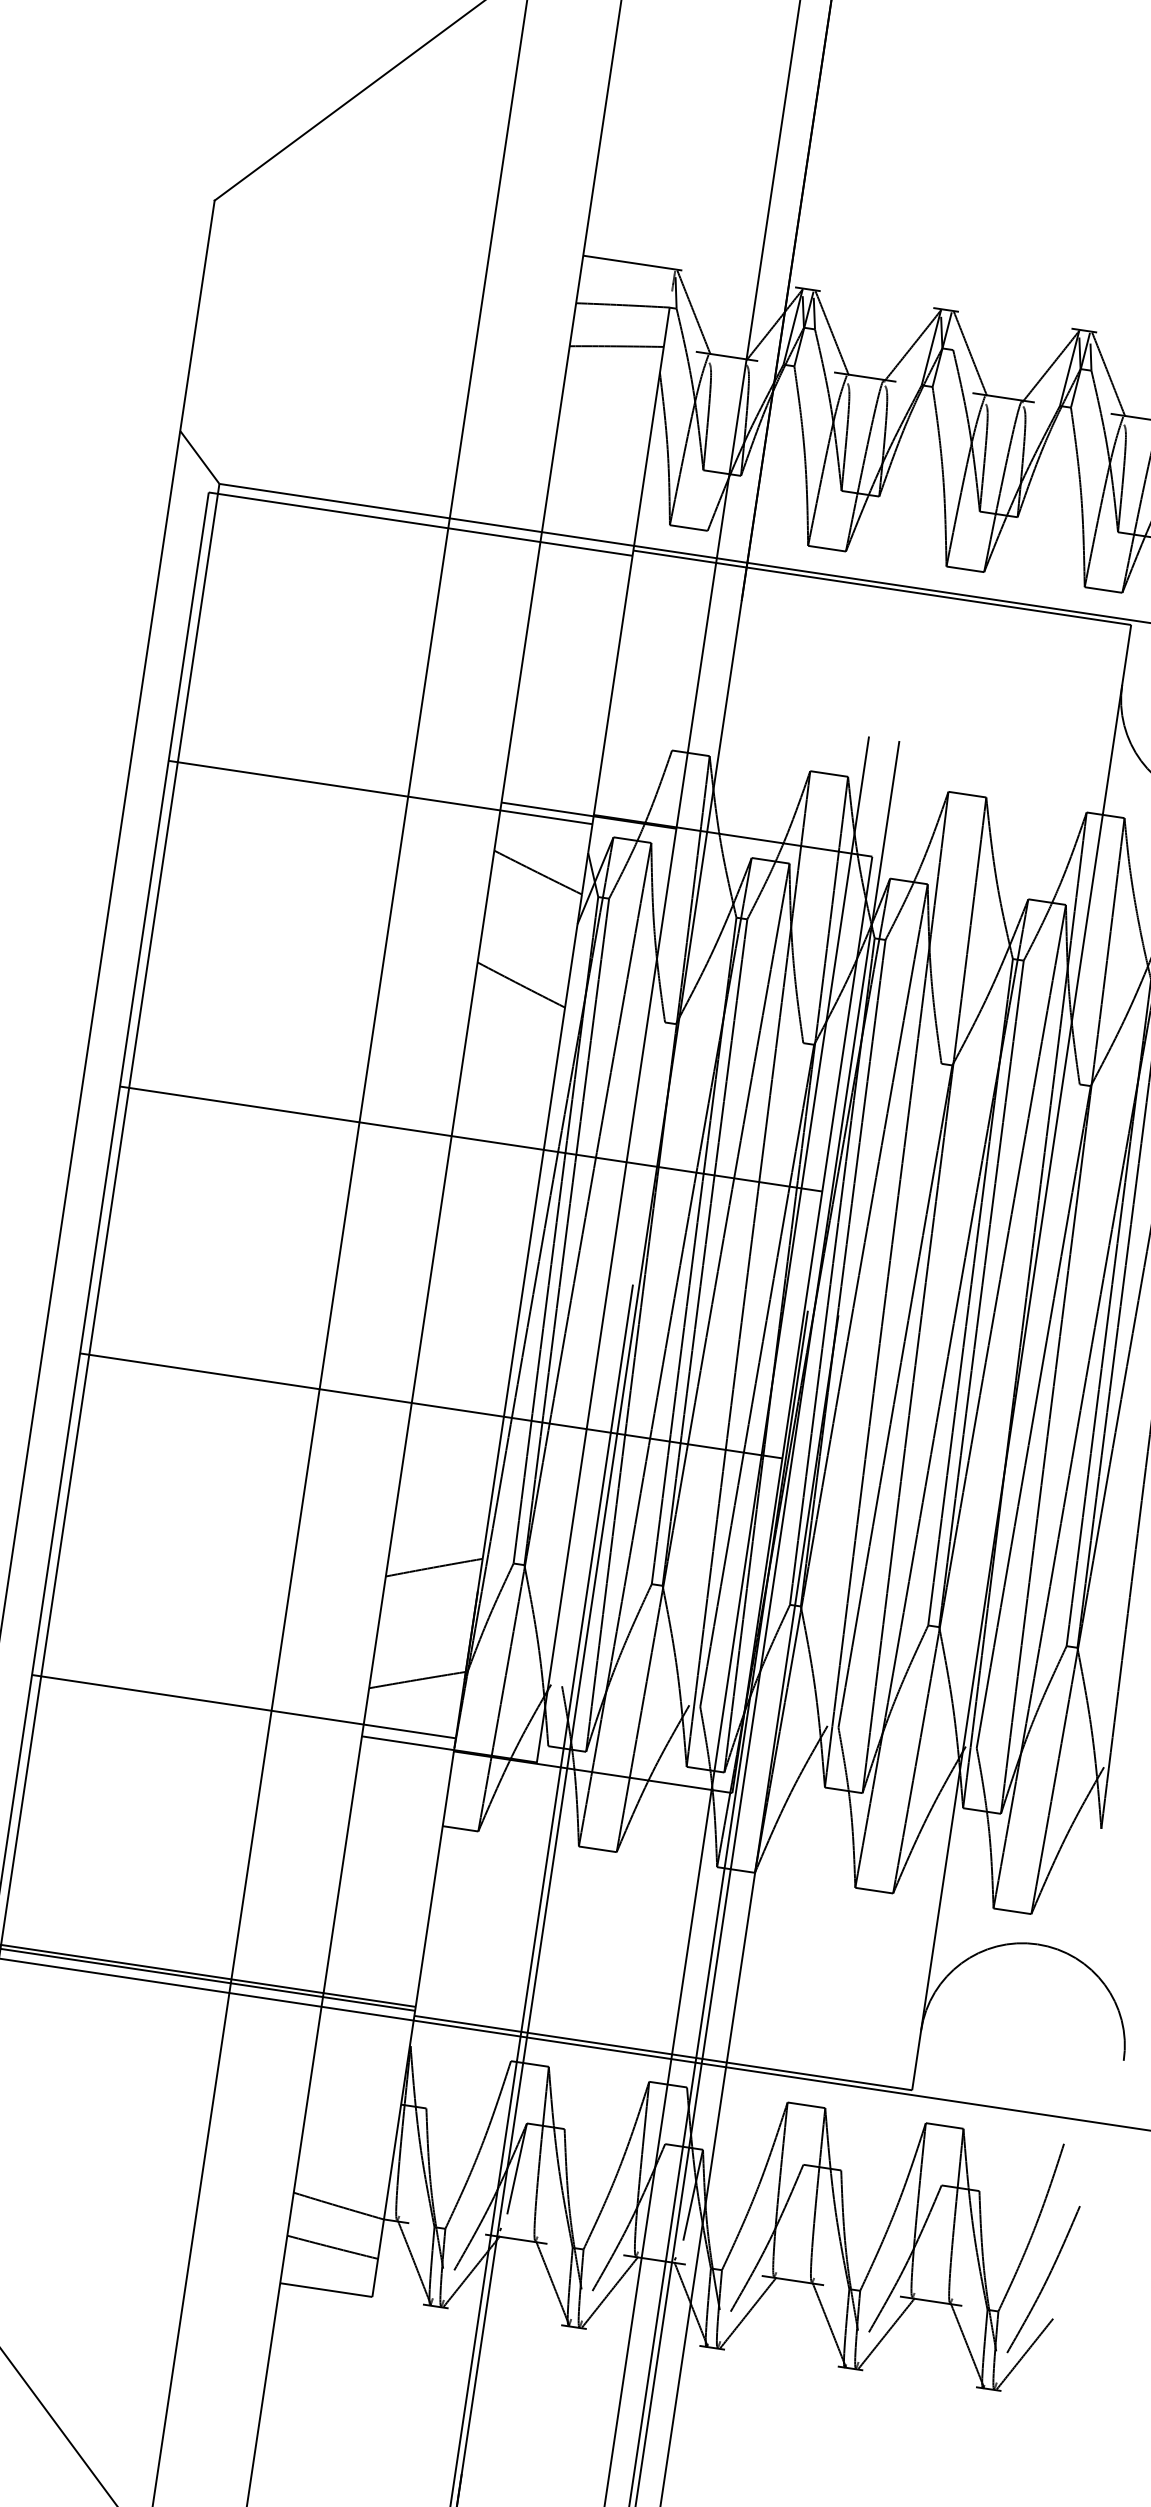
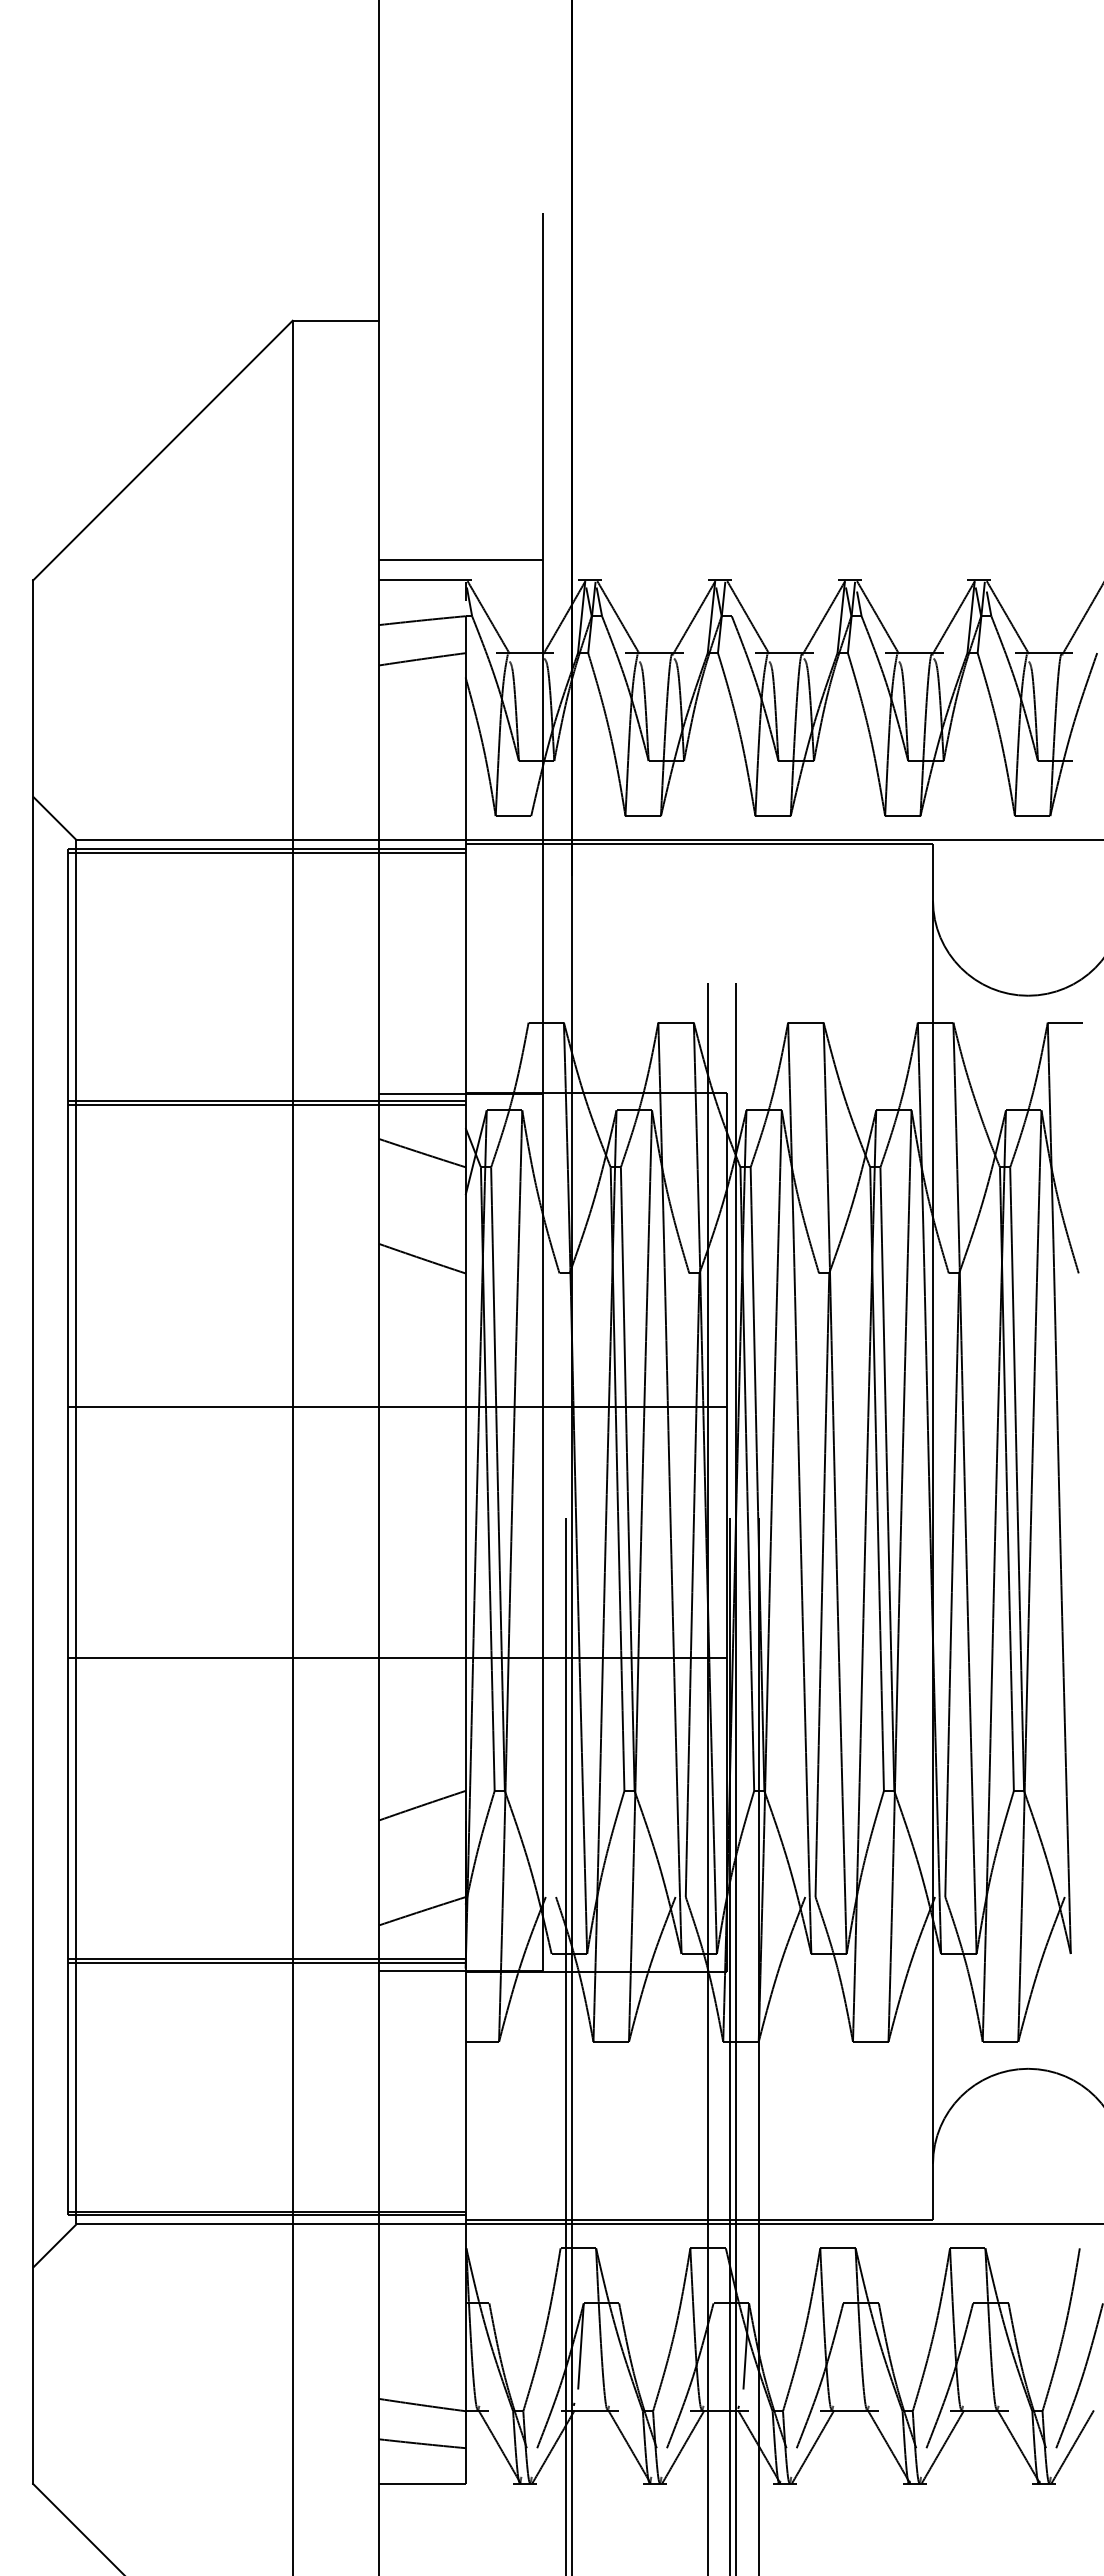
line: (674, 246) -> (461, 559), added
line: (419, 527) -> (266, 852), added
line: (379, 795) -> (266, 1104), added
line: (243, 1710) -> (266, 1963), added

